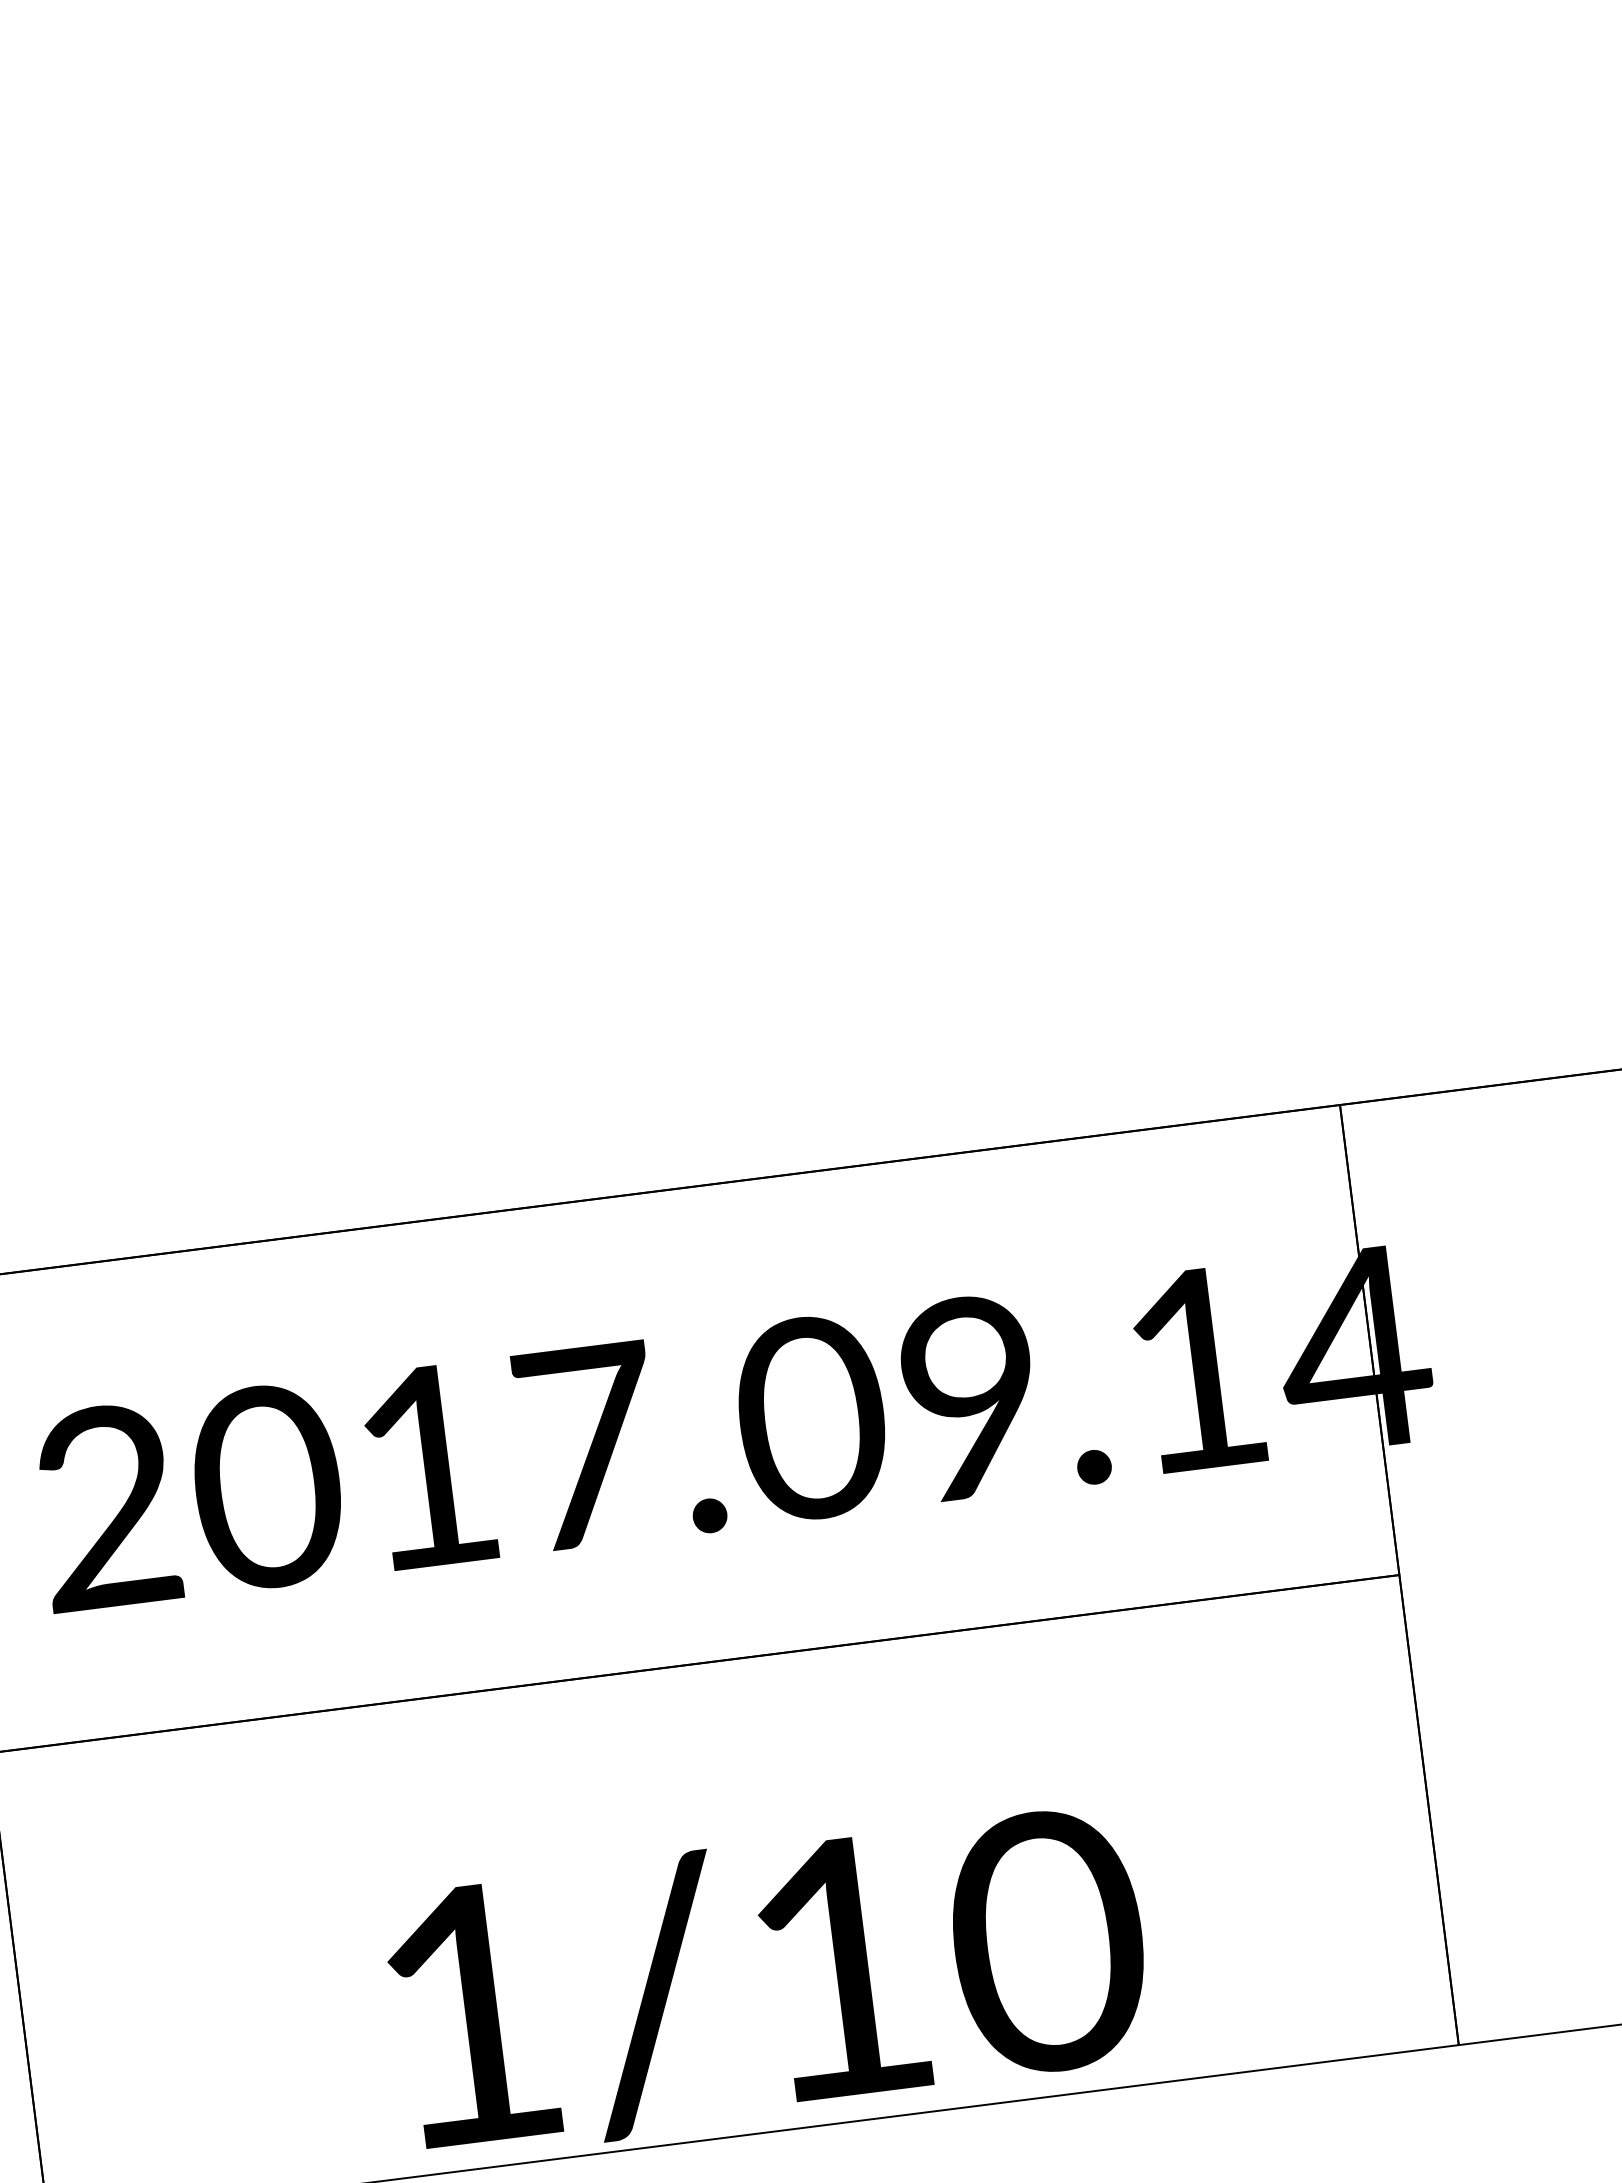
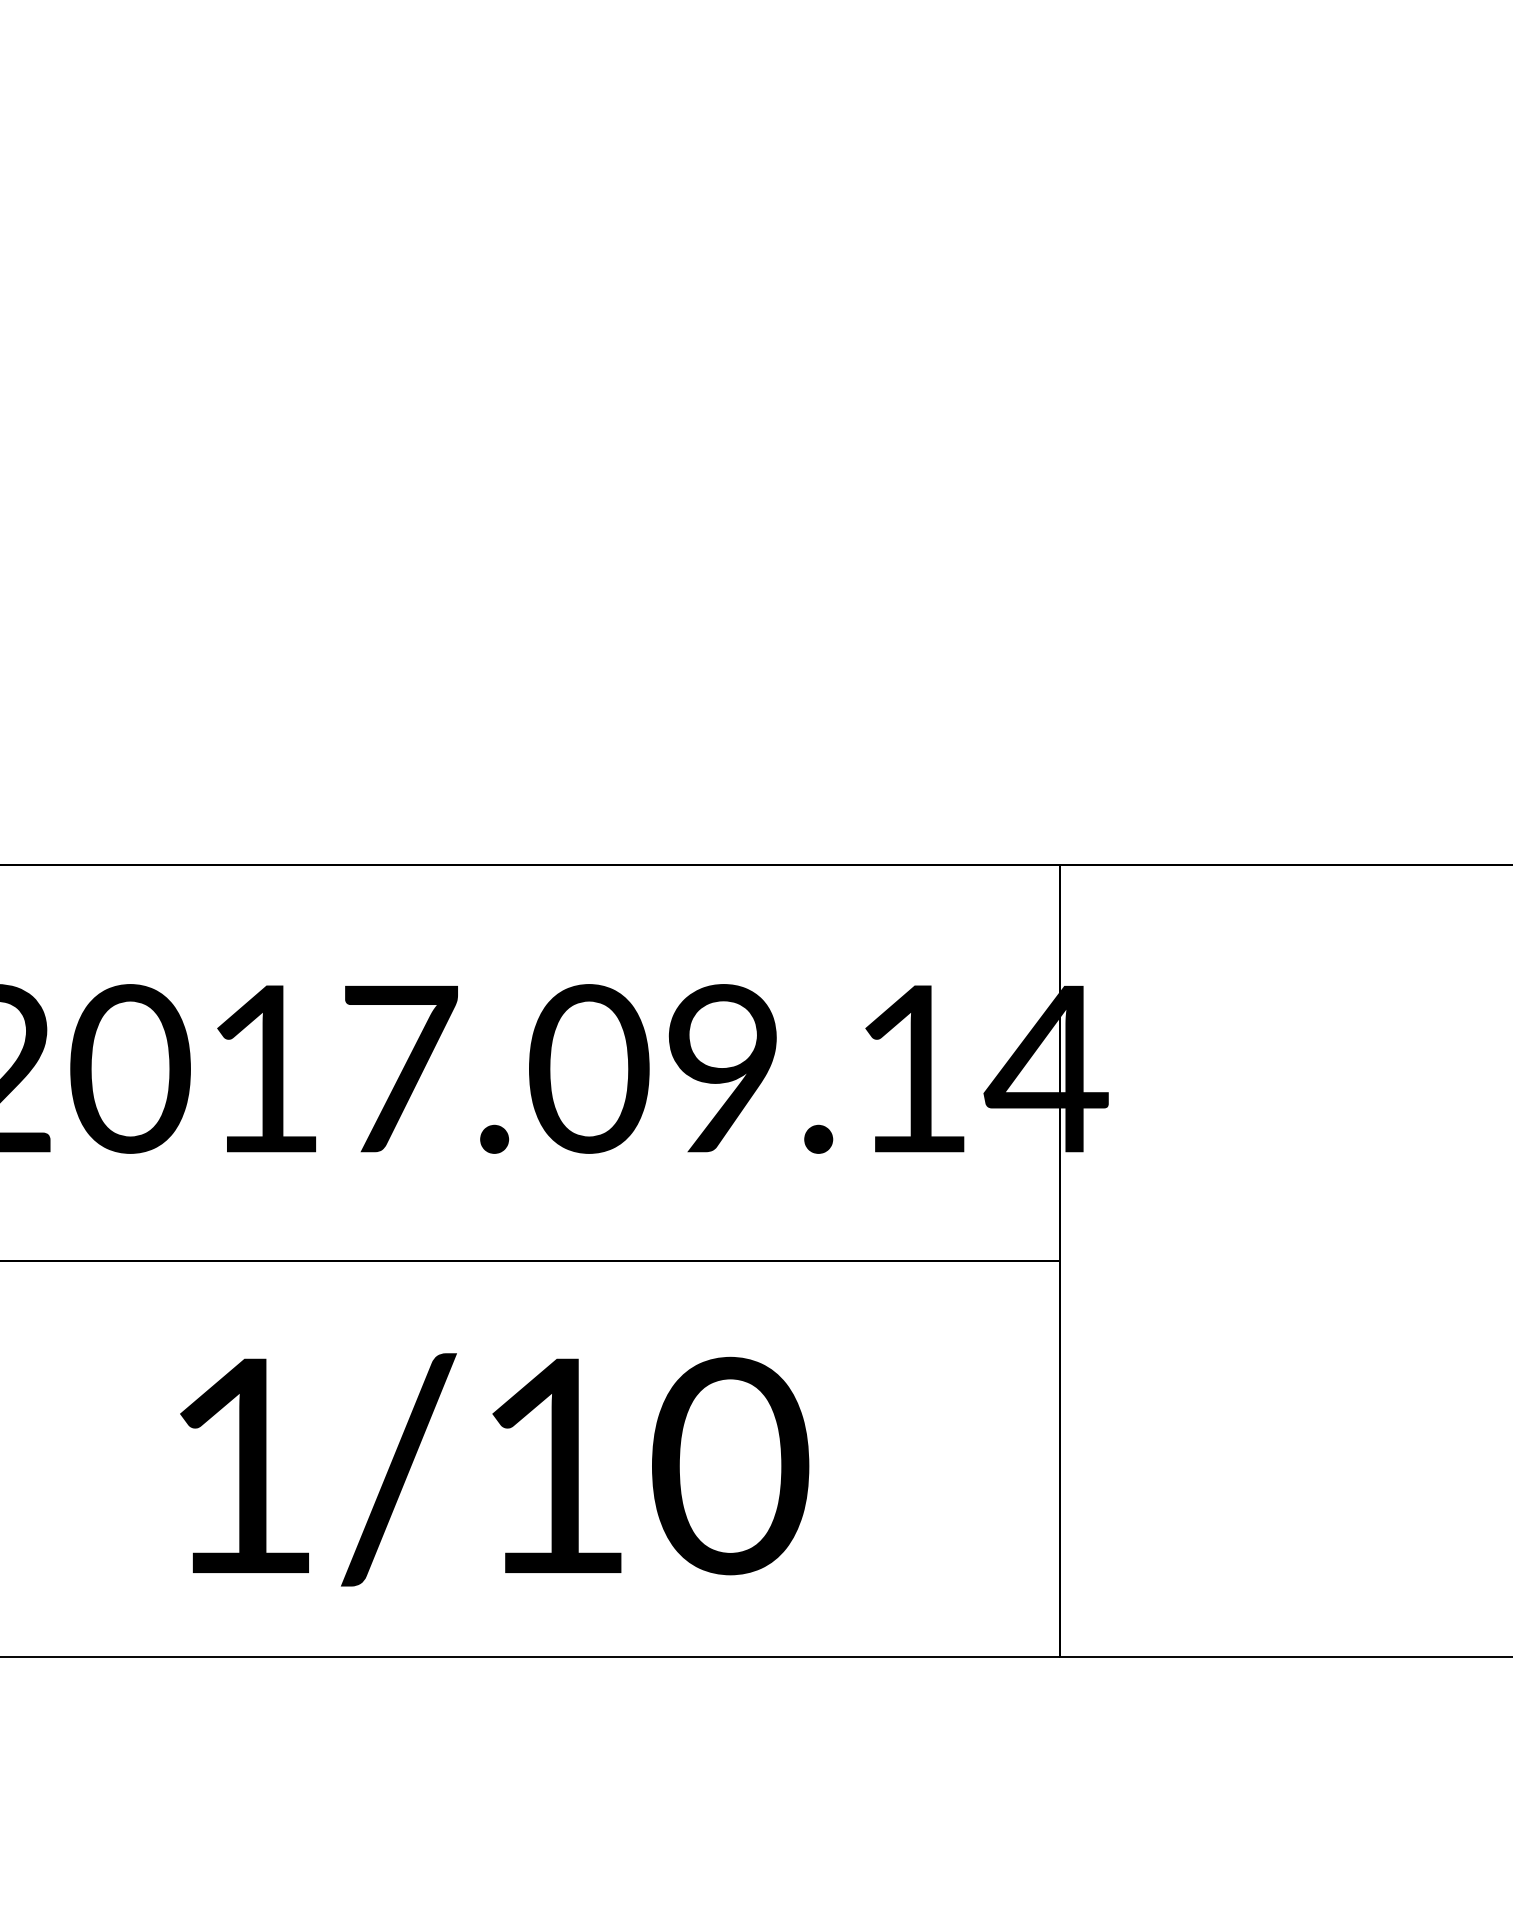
text: (768, 1980) -> (494, 1469), moved

